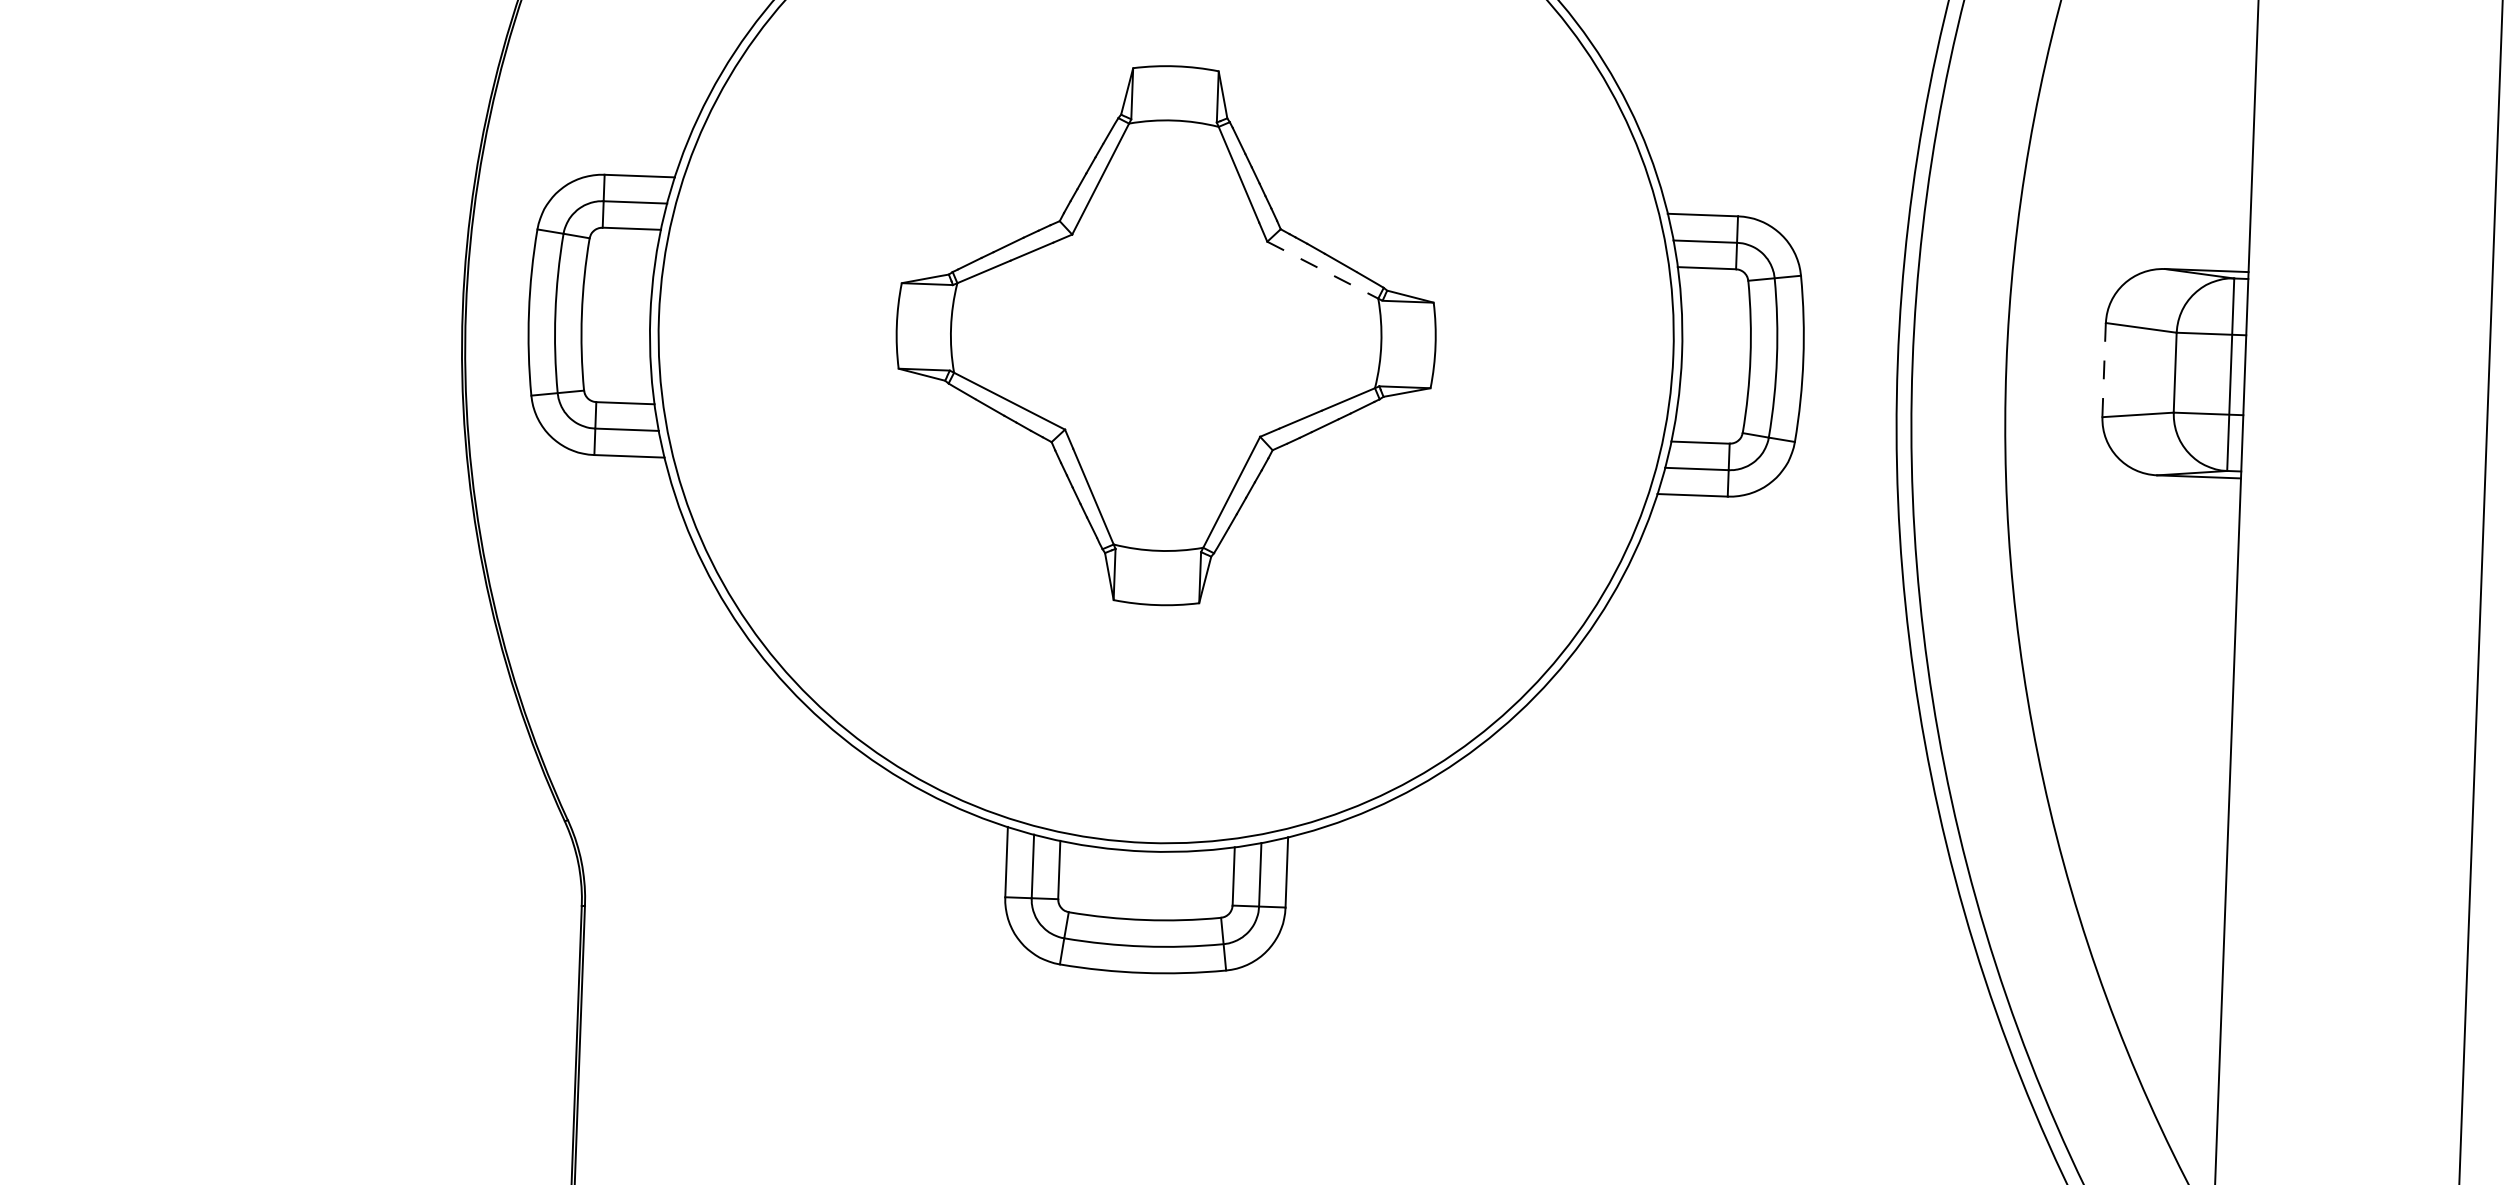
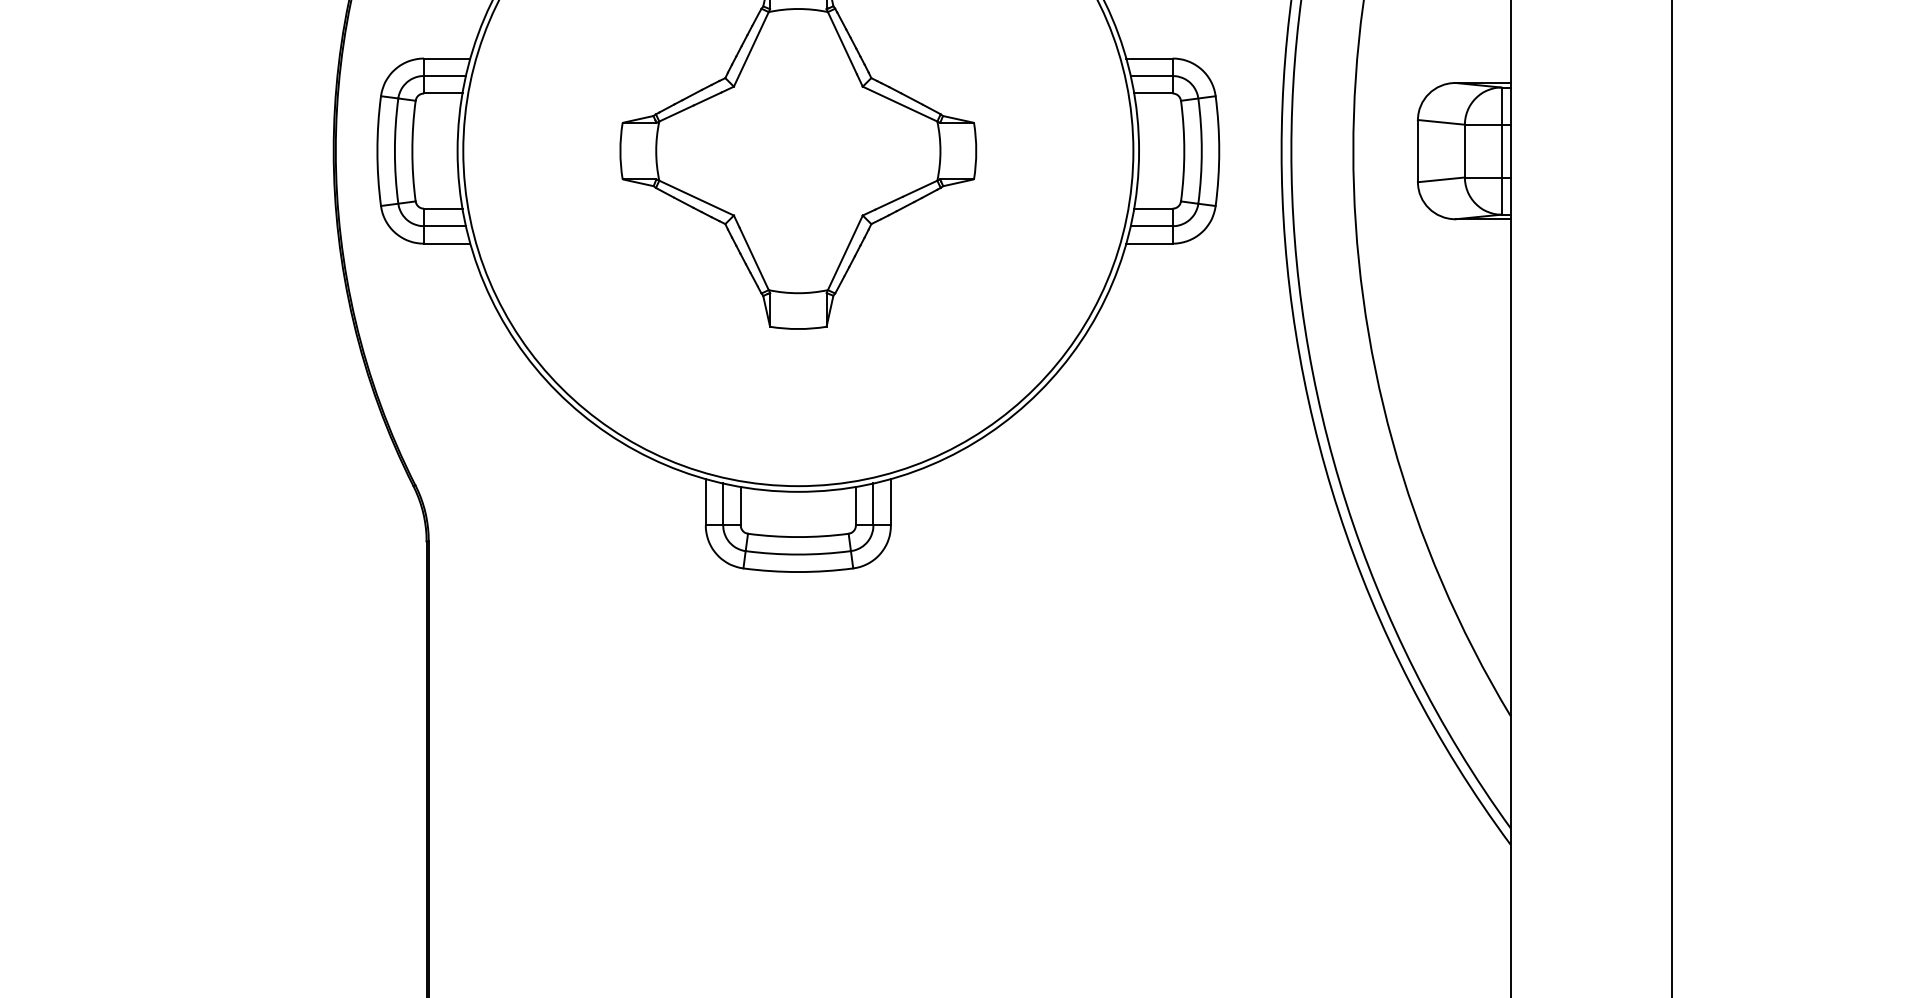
line: (1324, 270) -> (901, 104), dashed -> solid
line: (2103, 370) -> (1417, 151), dashed -> solid

